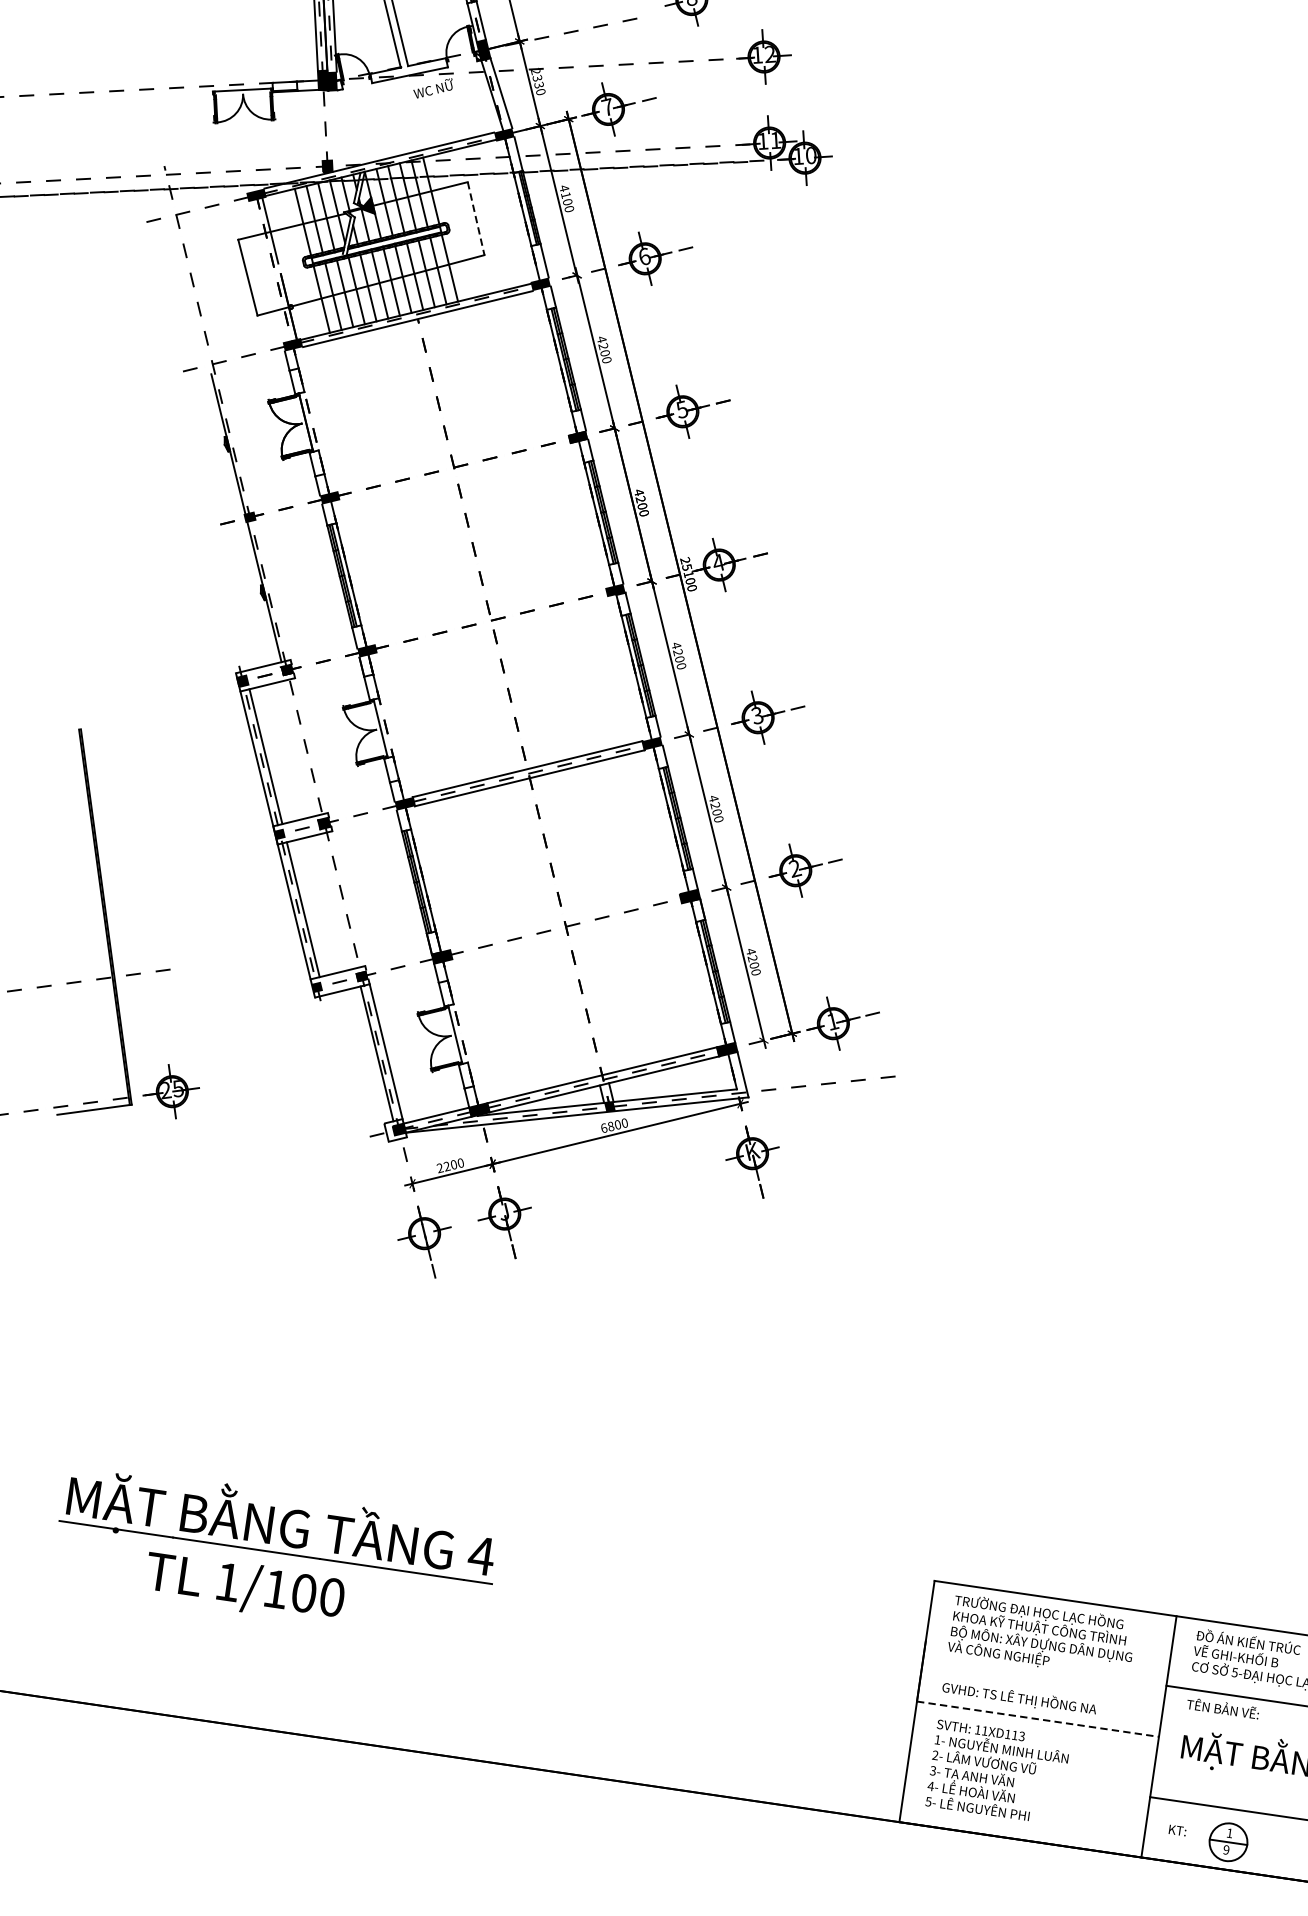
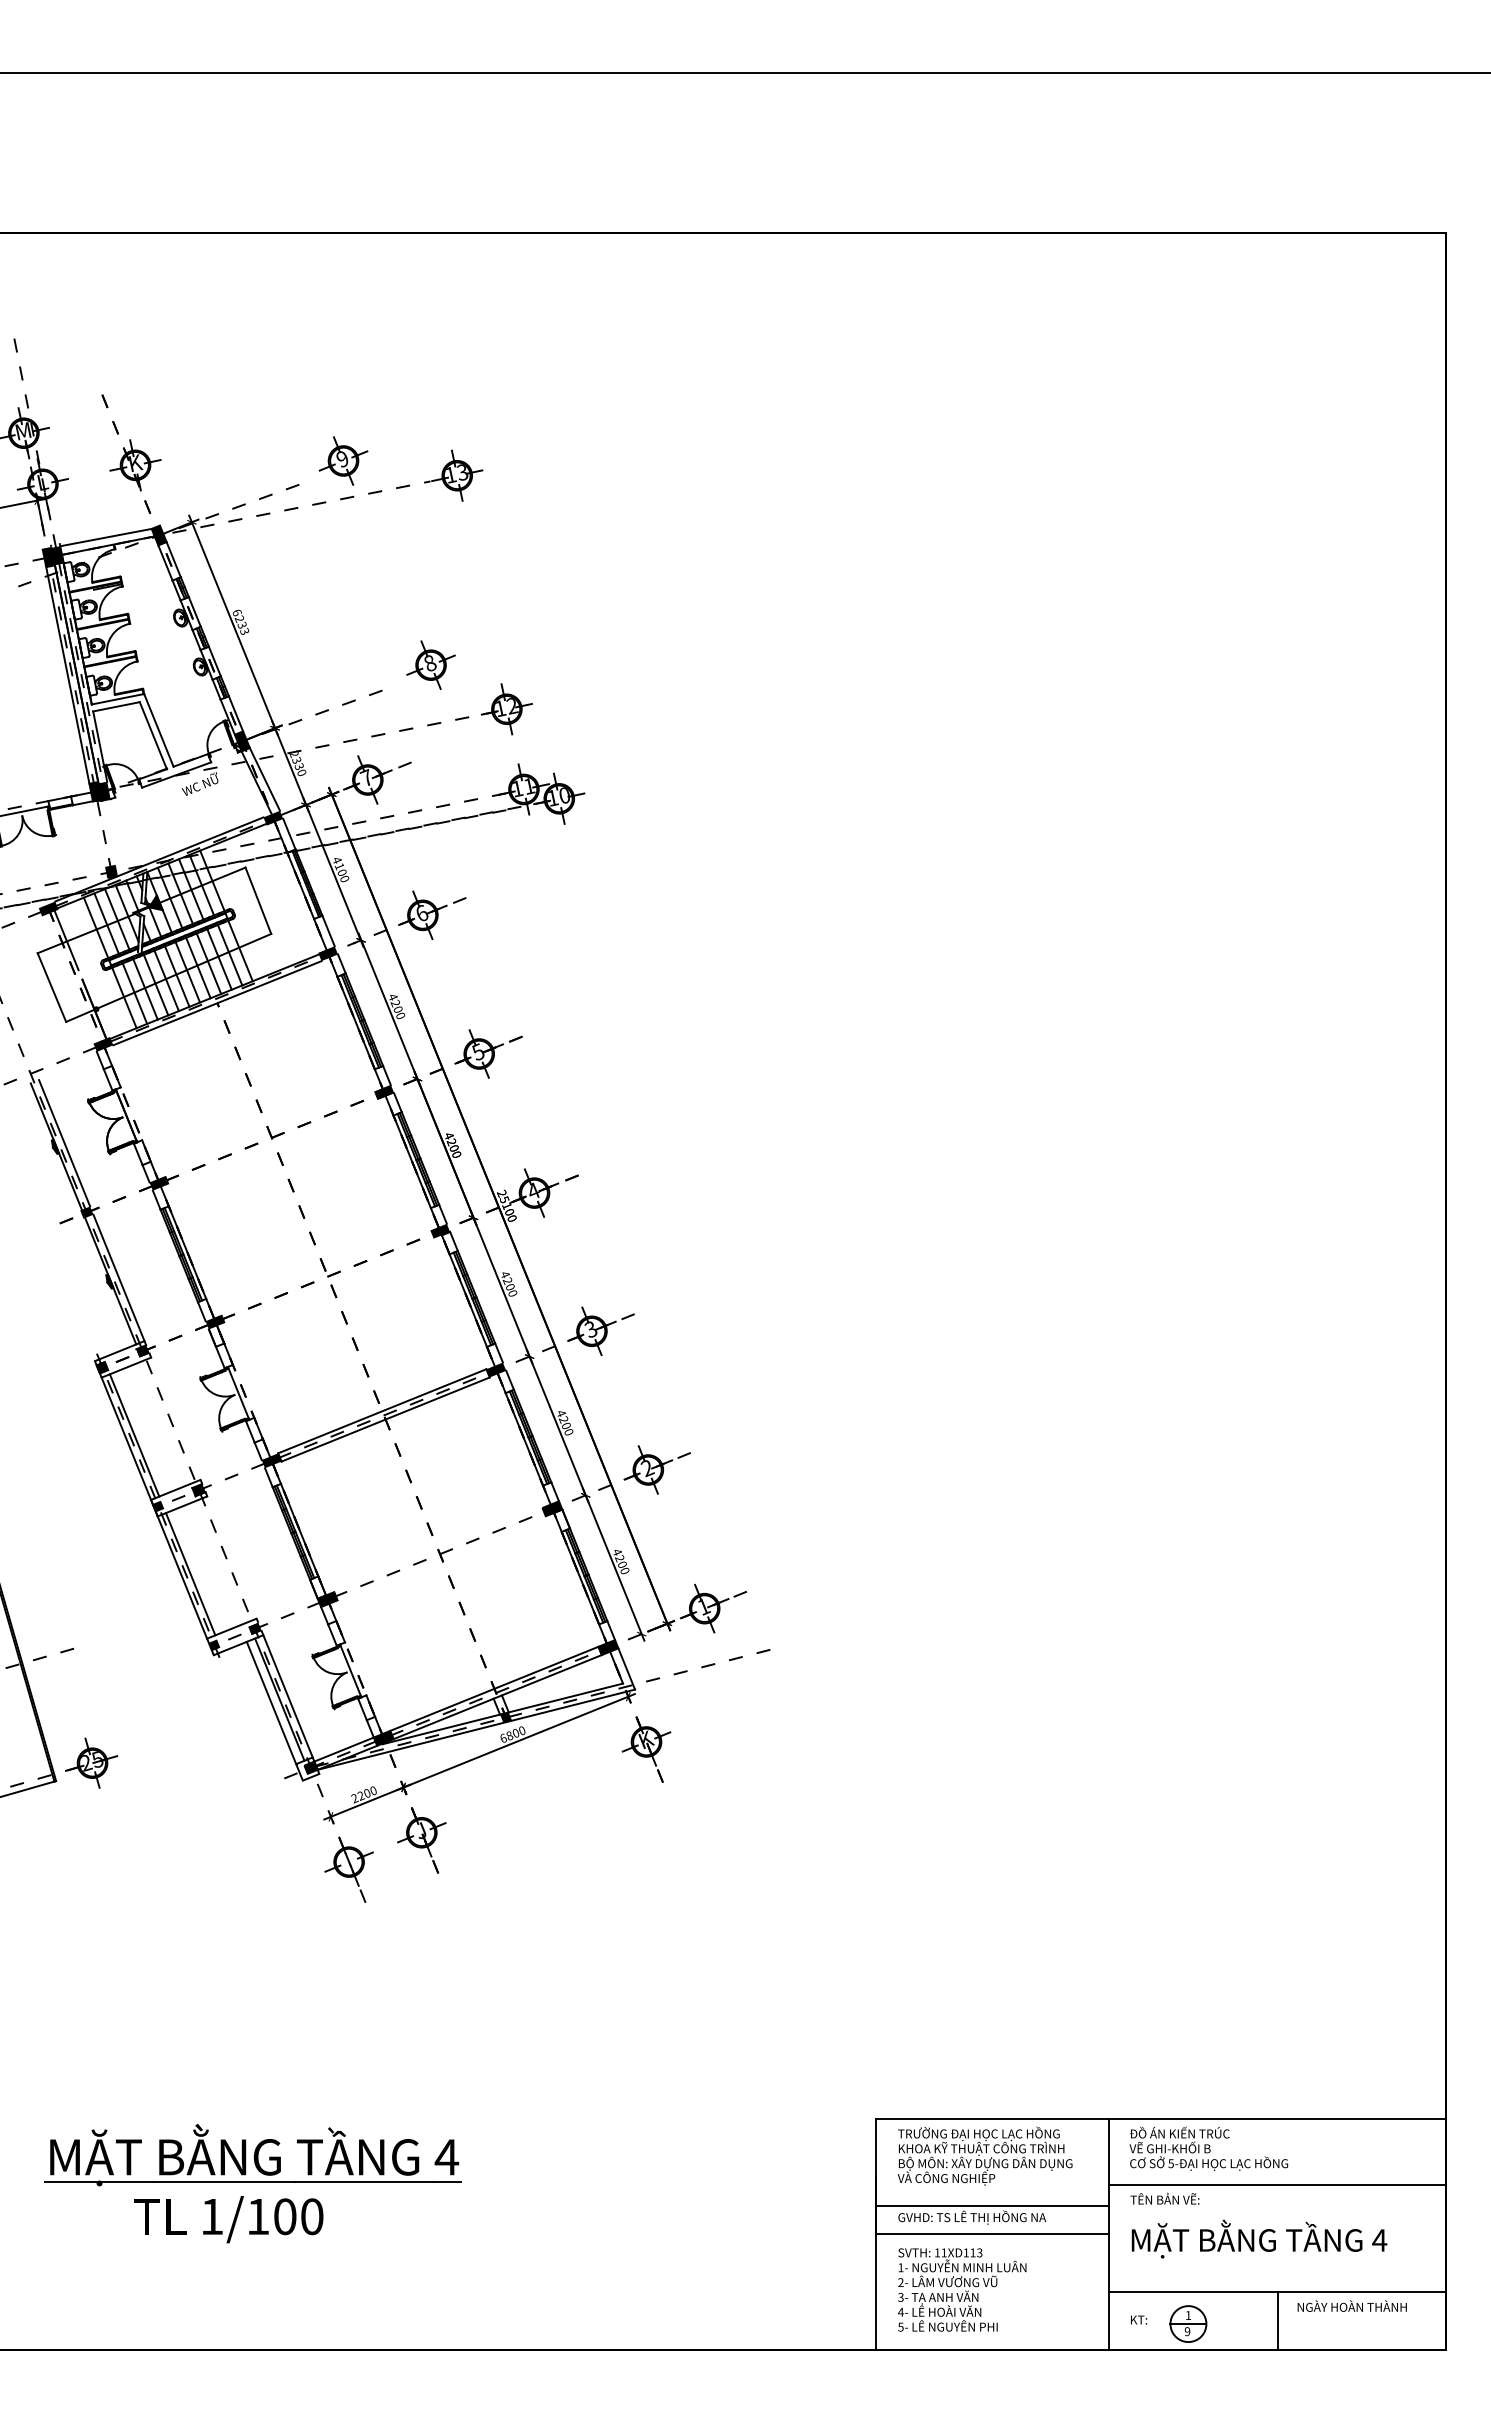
line: (476, 218) -> (258, 900), dashed -> solid
line: (237, 441) -> (64, 1143), added
line: (273, 589) -> (118, 1277), added
line: (367, 1055) -> (271, 1702), added
line: (1042, 1689) -> (992, 2205), added
line: (1038, 1719) -> (992, 2234), dashed -> solid

